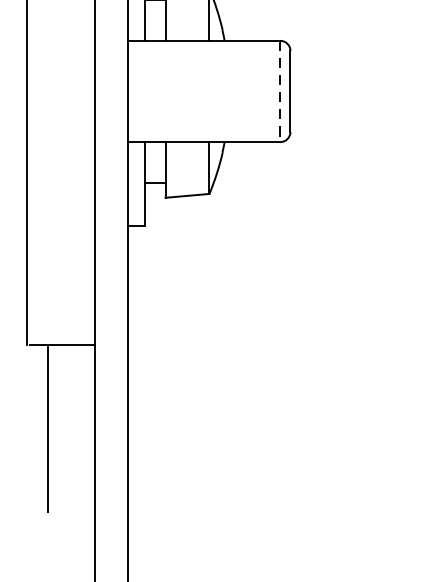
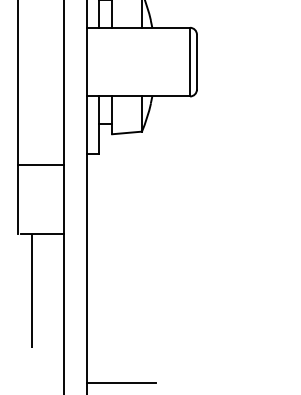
line: (280, 92) -> (190, 62), dashed -> solid
line: (61, 243) -> (41, 165), added
line: (179, 563) -> (121, 382), added

